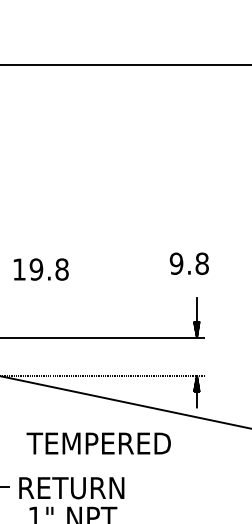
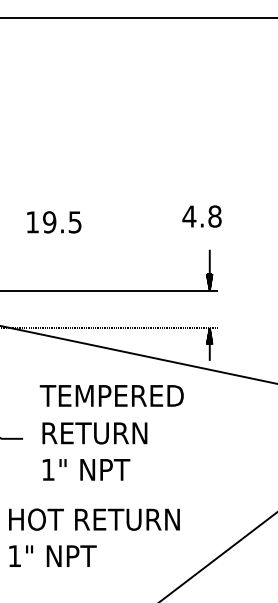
text: (176, 263) -> (189, 216), 9.8 -> 4.8
text: (61, 269) -> (74, 222), 19.8 -> 19.5
text: (71, 488) -> (94, 433), moved

